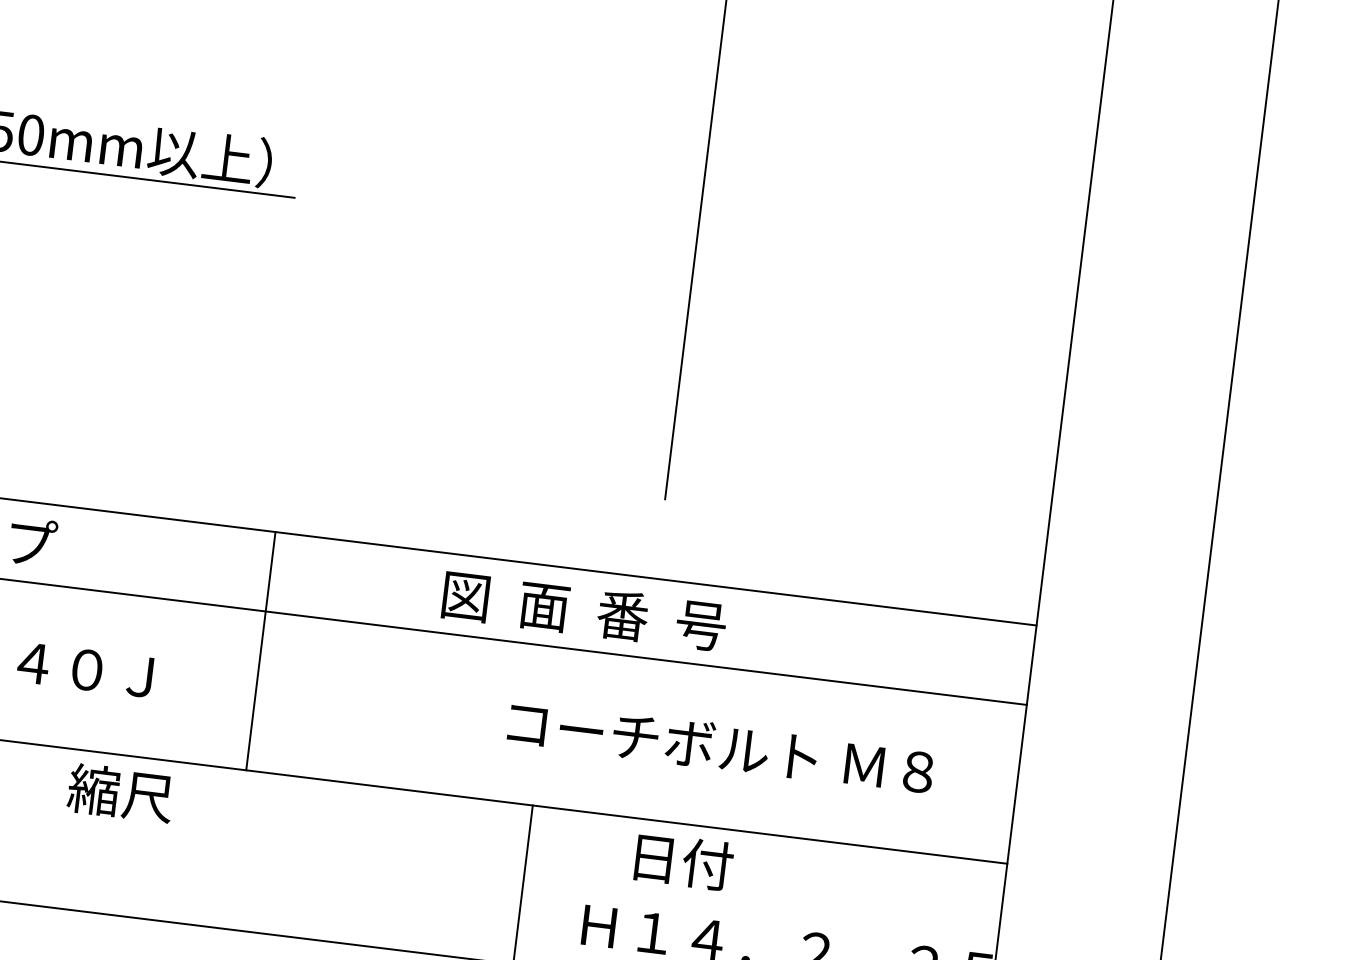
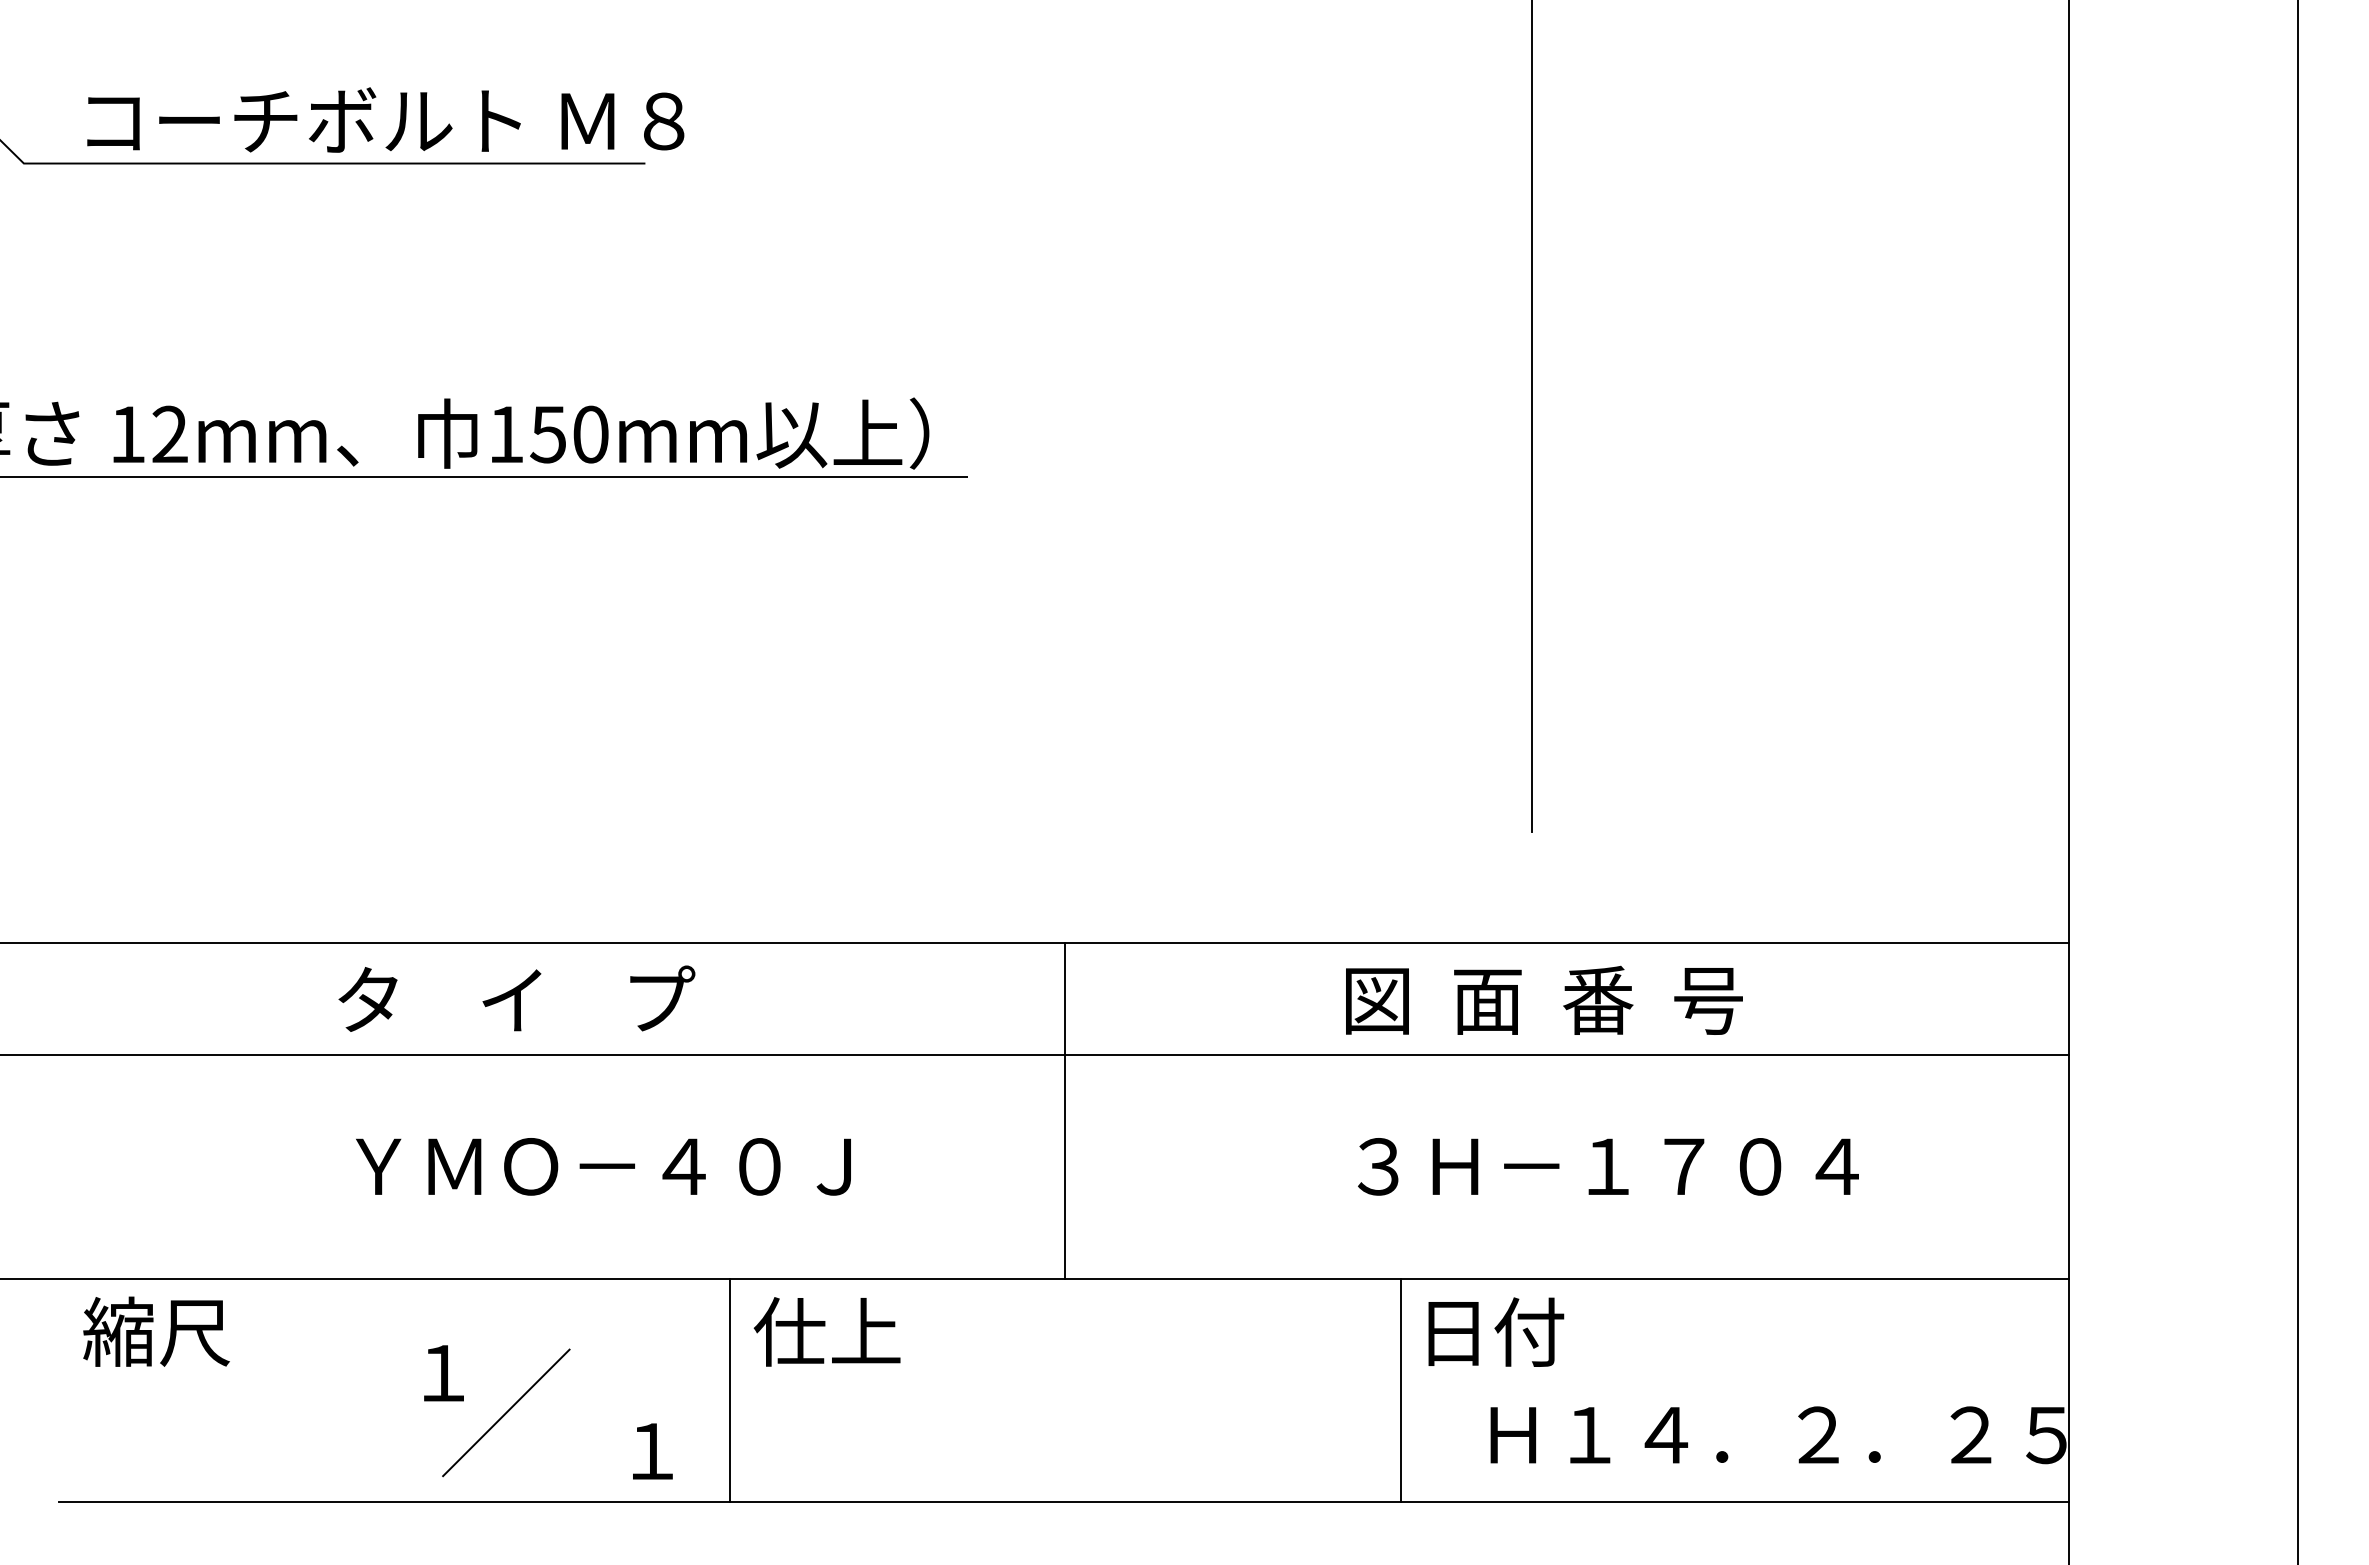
text: (584, 610) -> (1544, 999), moved
line: (261, 650) -> (1065, 1110), moved
text: (720, 746) -> (1651, 1165), コーチボルト Ｍ８ -> ３Ｈ－１７０４
text: (120, 792) -> (826, 1331), 縮尺 -> 仕上
line: (46, 826) -> (729, 1390), added
text: (684, 861) -> (1496, 1331), moved

